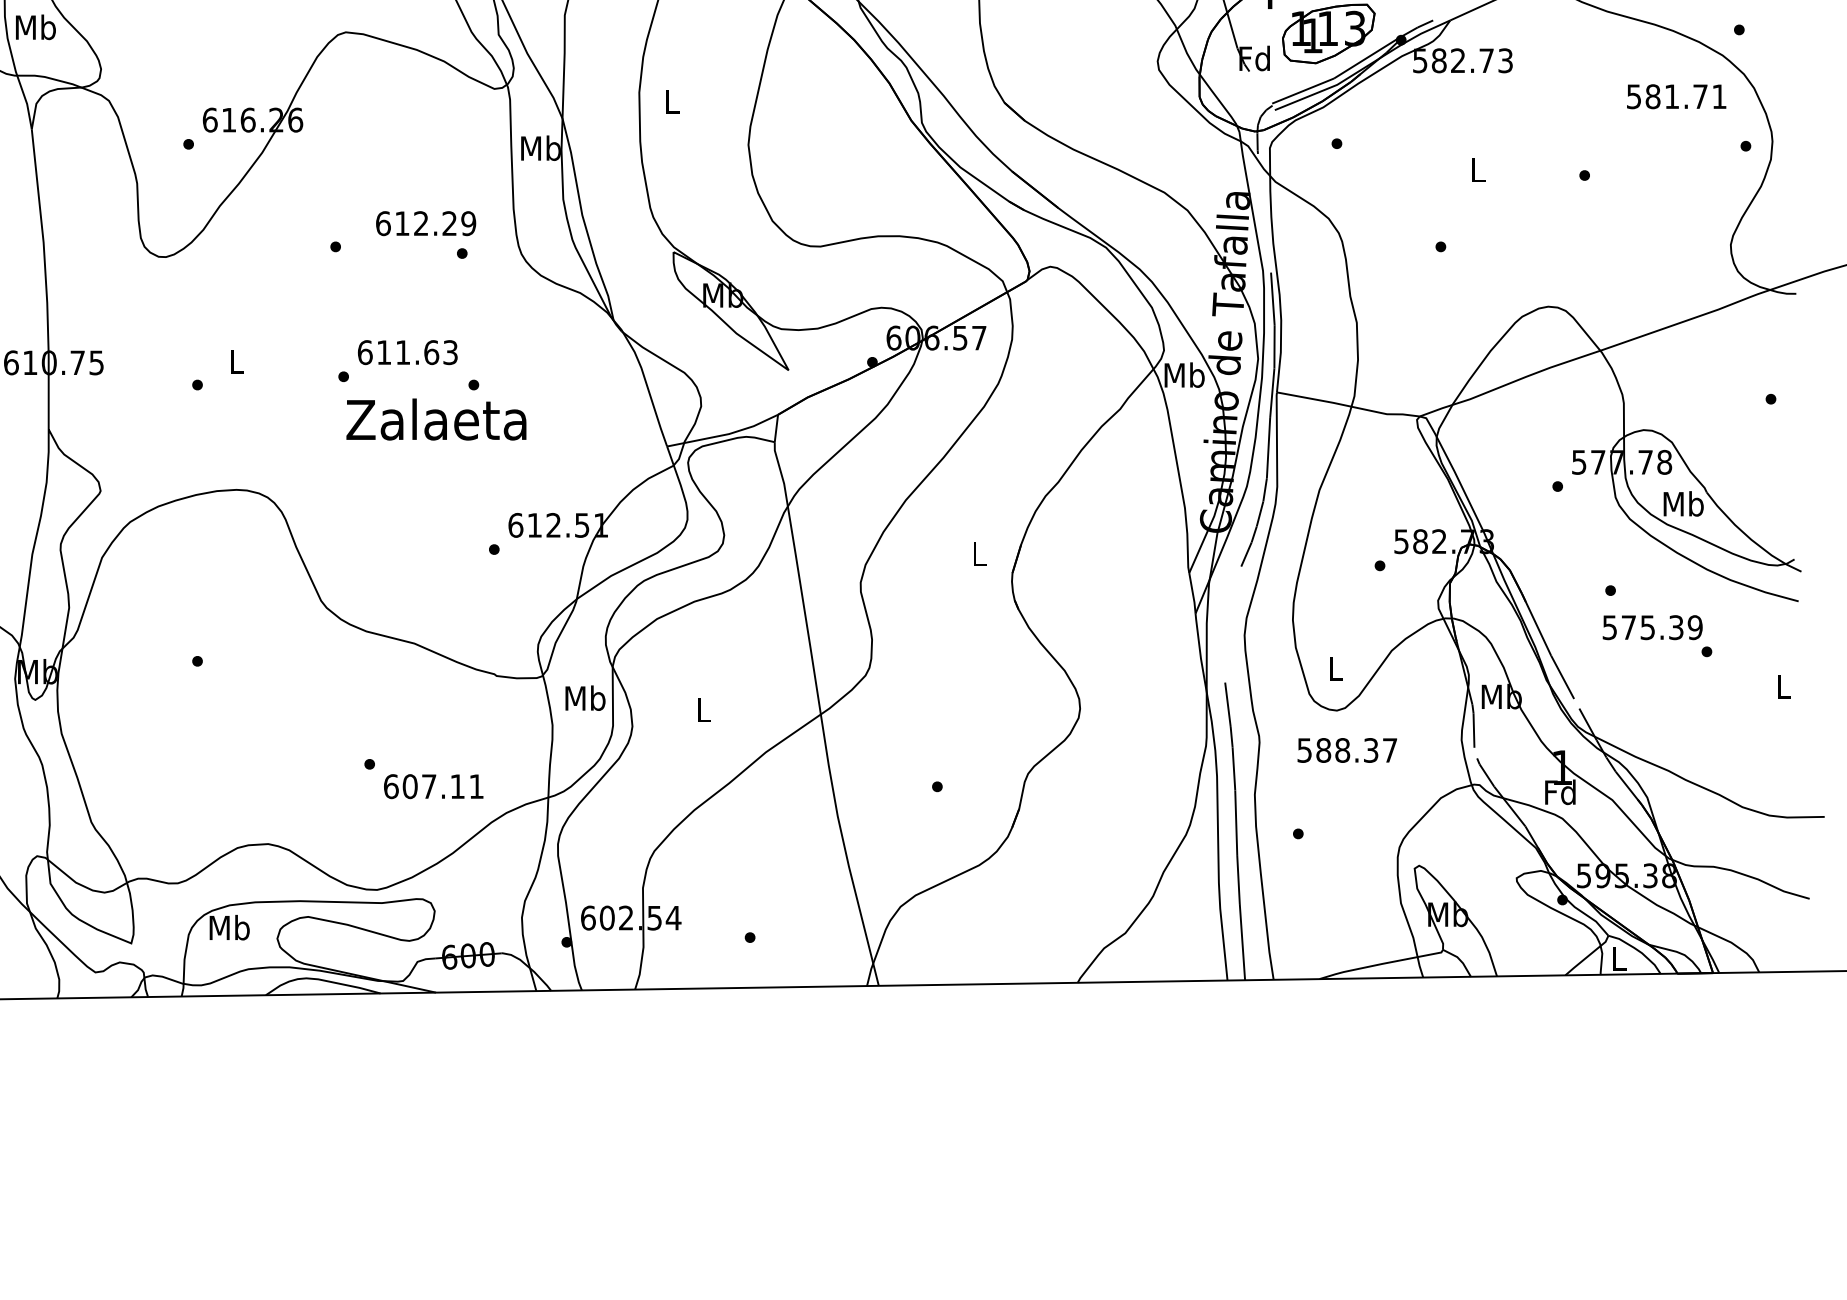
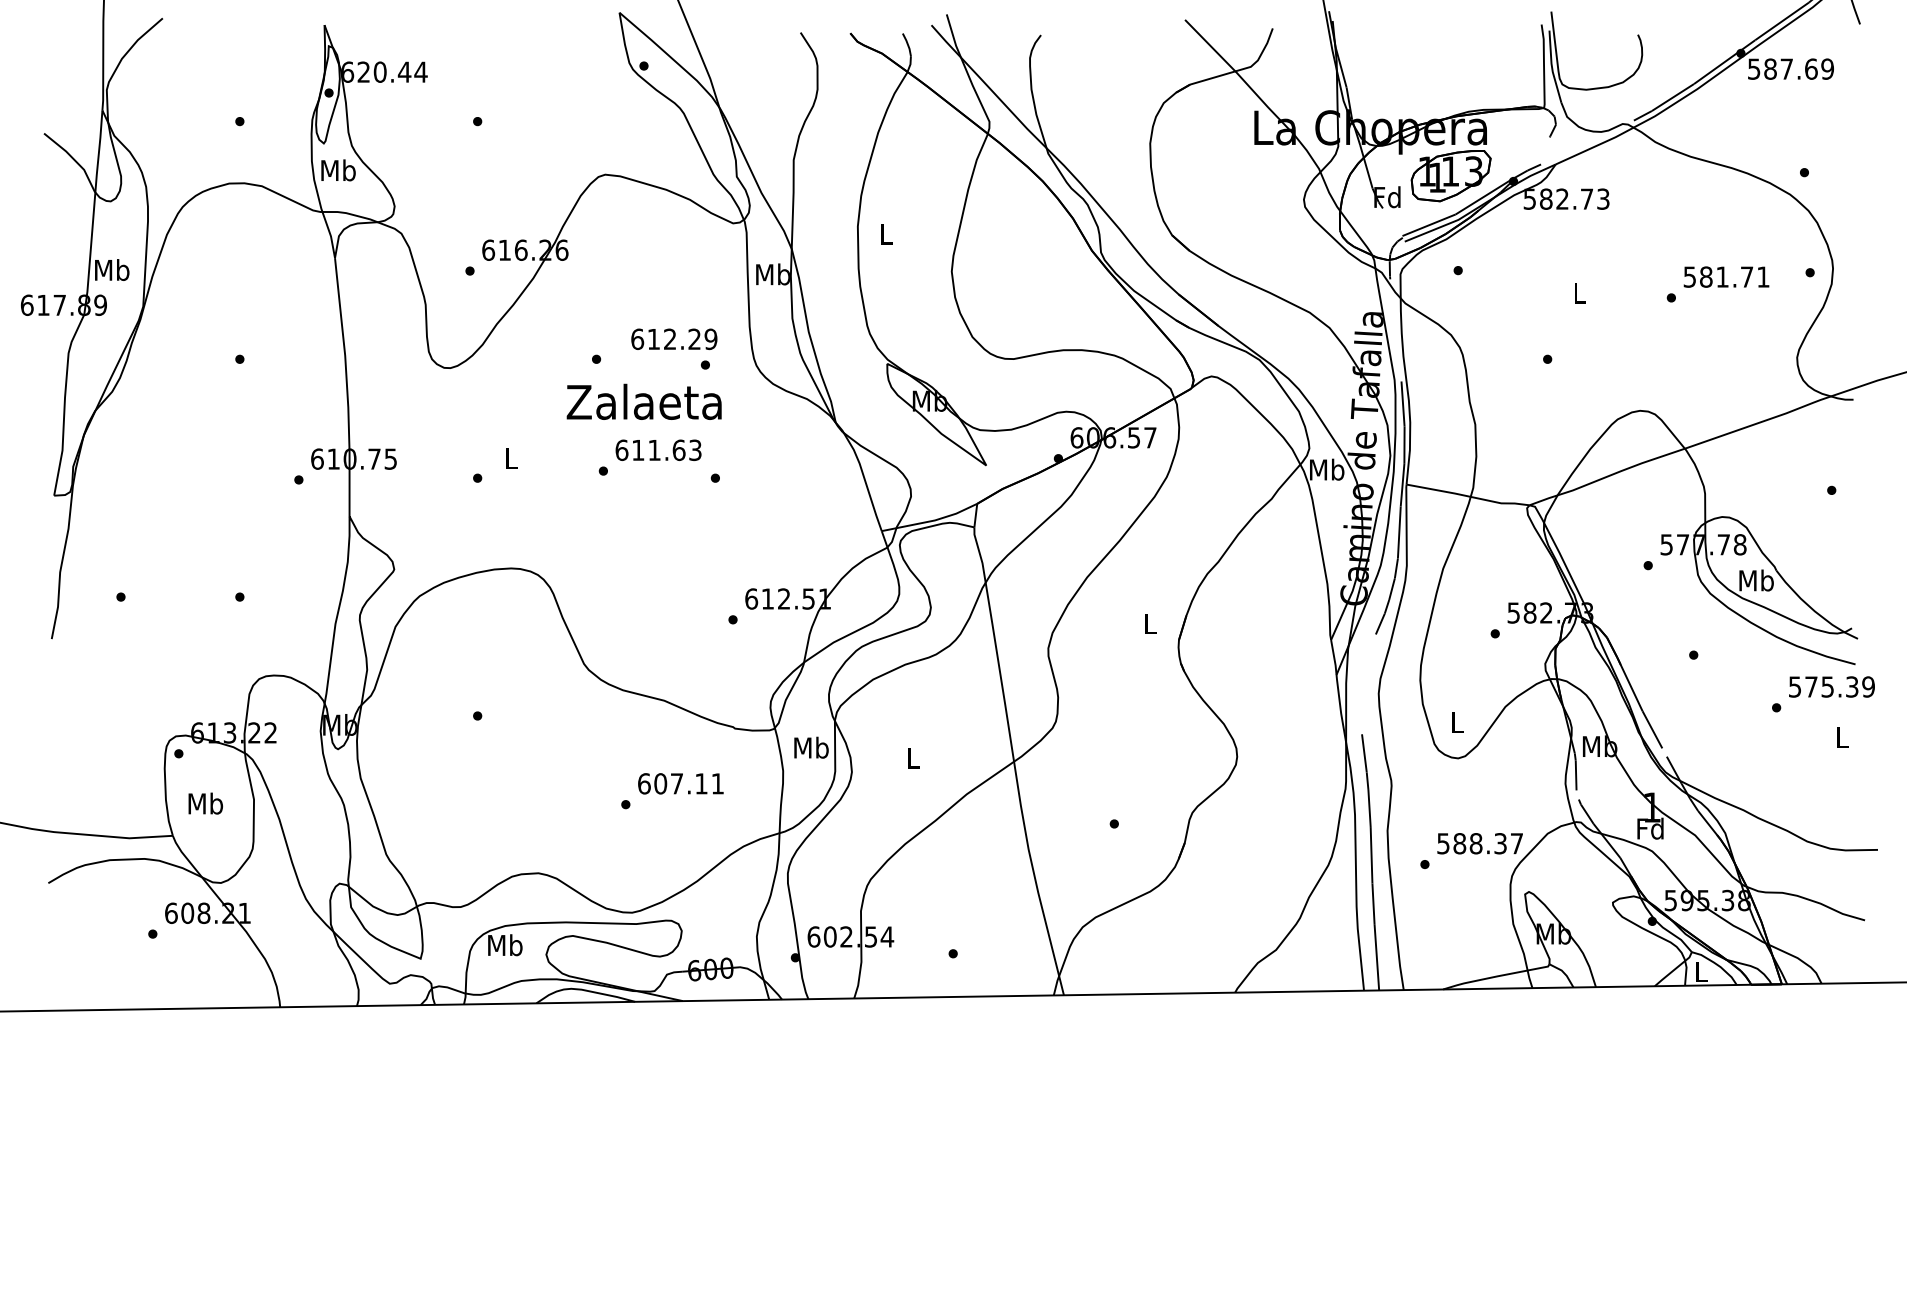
text: (1676, 96) -> (1726, 276), moved
text: (435, 419) -> (643, 401), moved
text: (1652, 627) -> (1831, 686), moved
text: (1346, 750) -> (1479, 843), moved
text: (433, 786) -> (680, 783), moved

